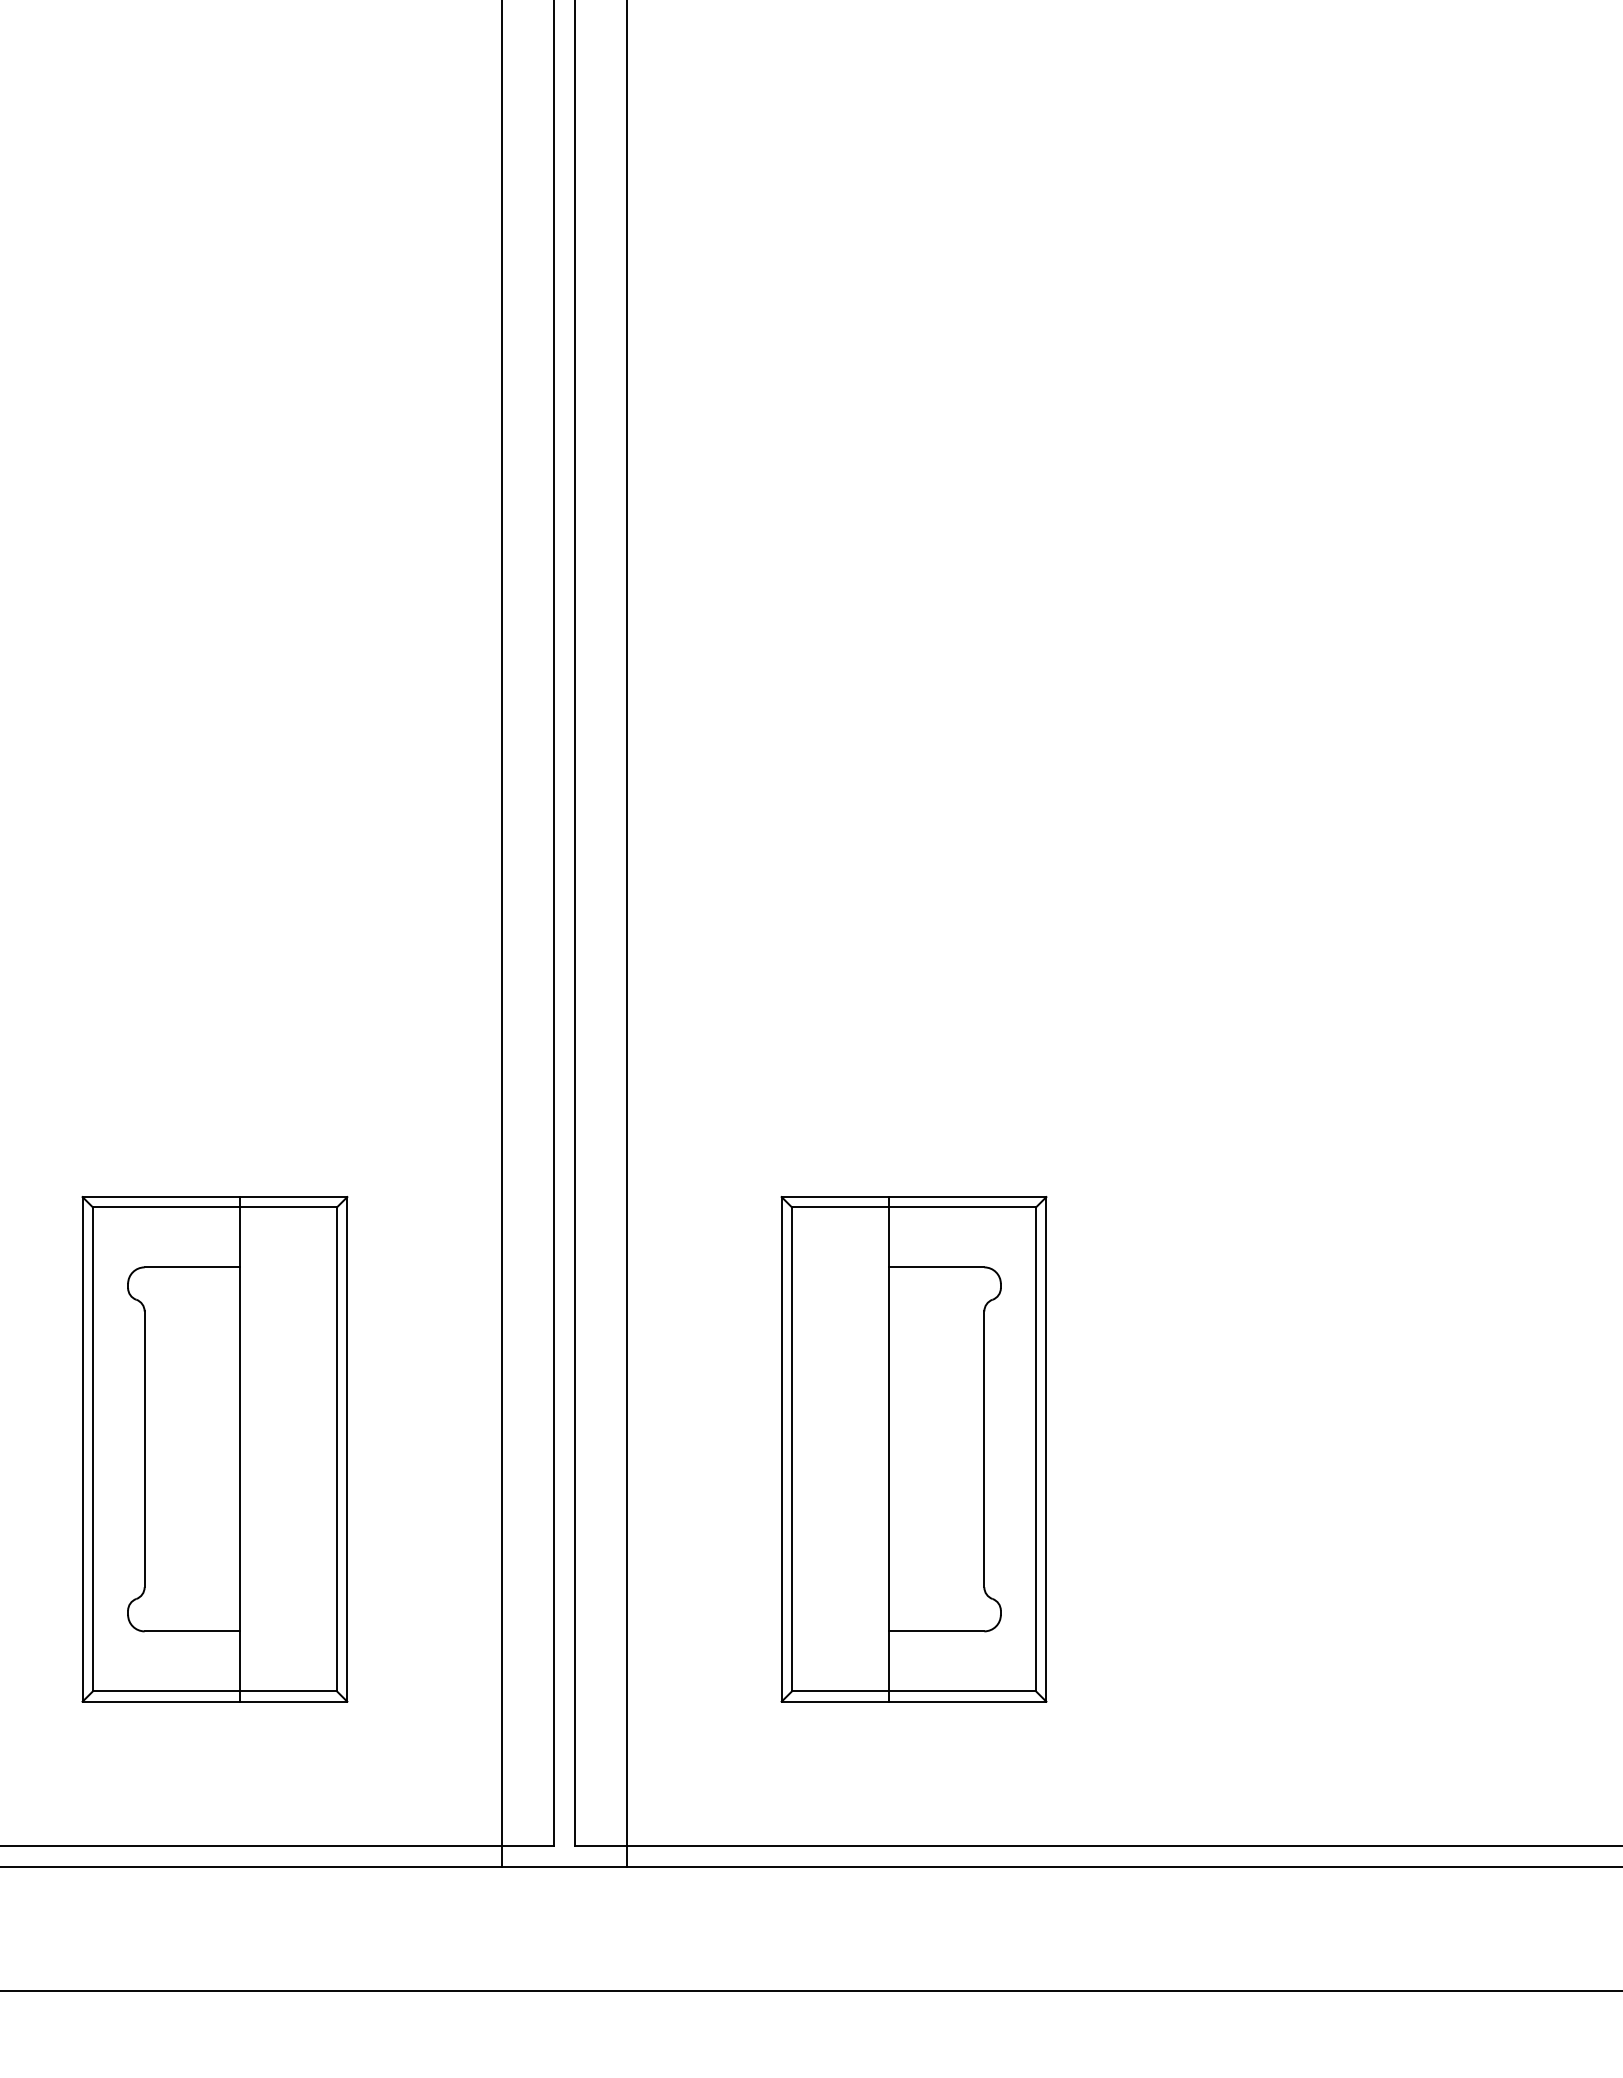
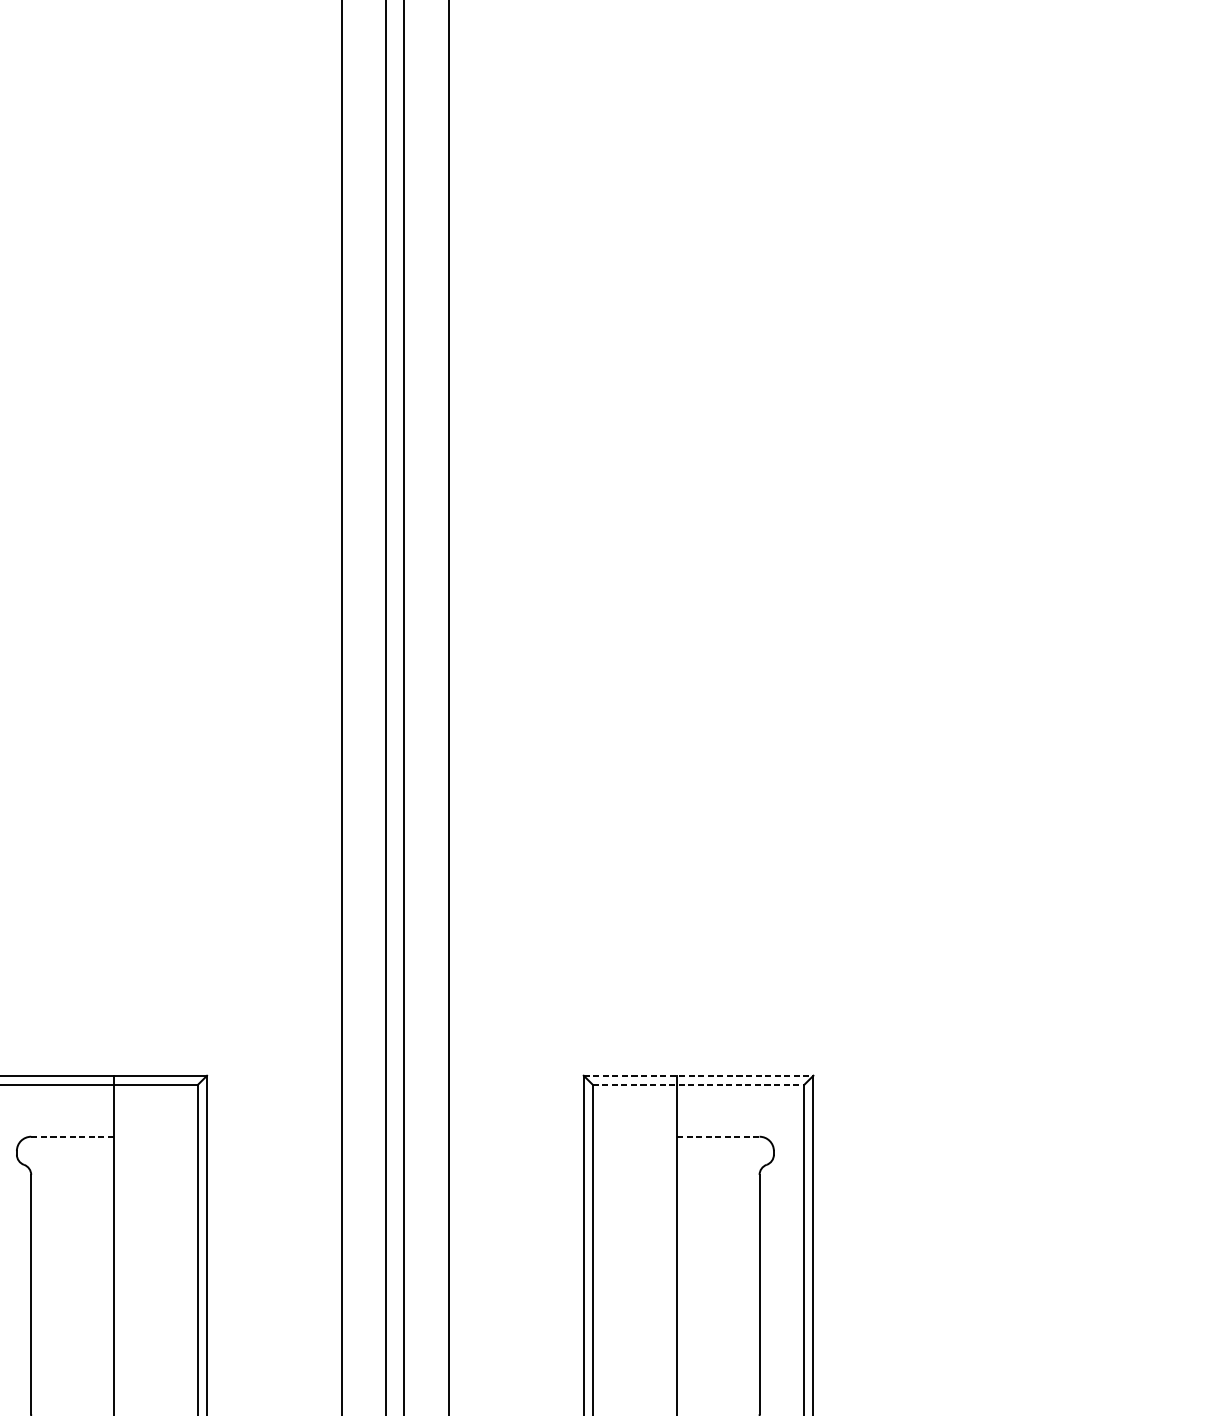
line: (914, 1197) -> (698, 1076), solid -> dashed
line: (914, 1207) -> (698, 1084), solid -> dashed
line: (192, 1267) -> (72, 1136), solid -> dashed
line: (936, 1267) -> (718, 1136), solid -> dashed

